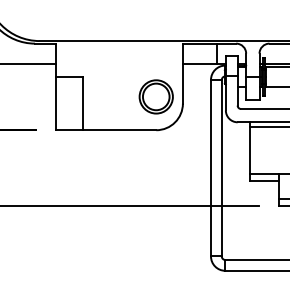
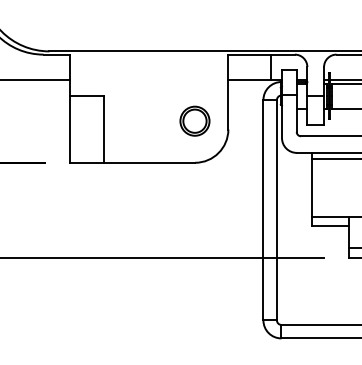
part: (155, 96) -> (194, 120), size x0.7

